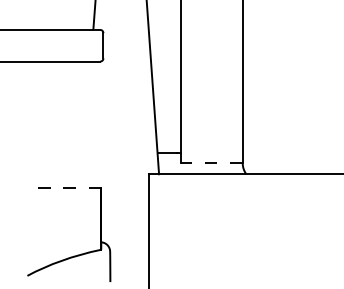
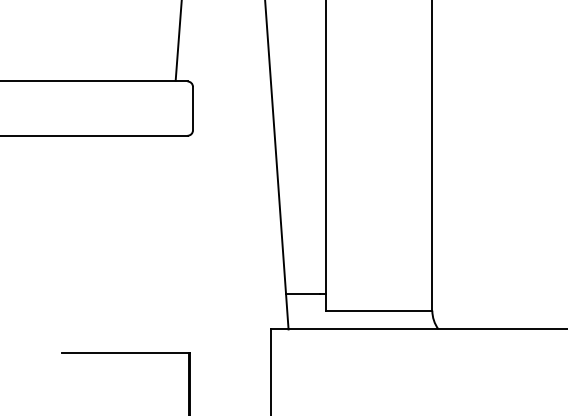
line: (211, 163) -> (378, 310), dashed -> solid
line: (64, 187) -> (126, 352), dashed -> solid

